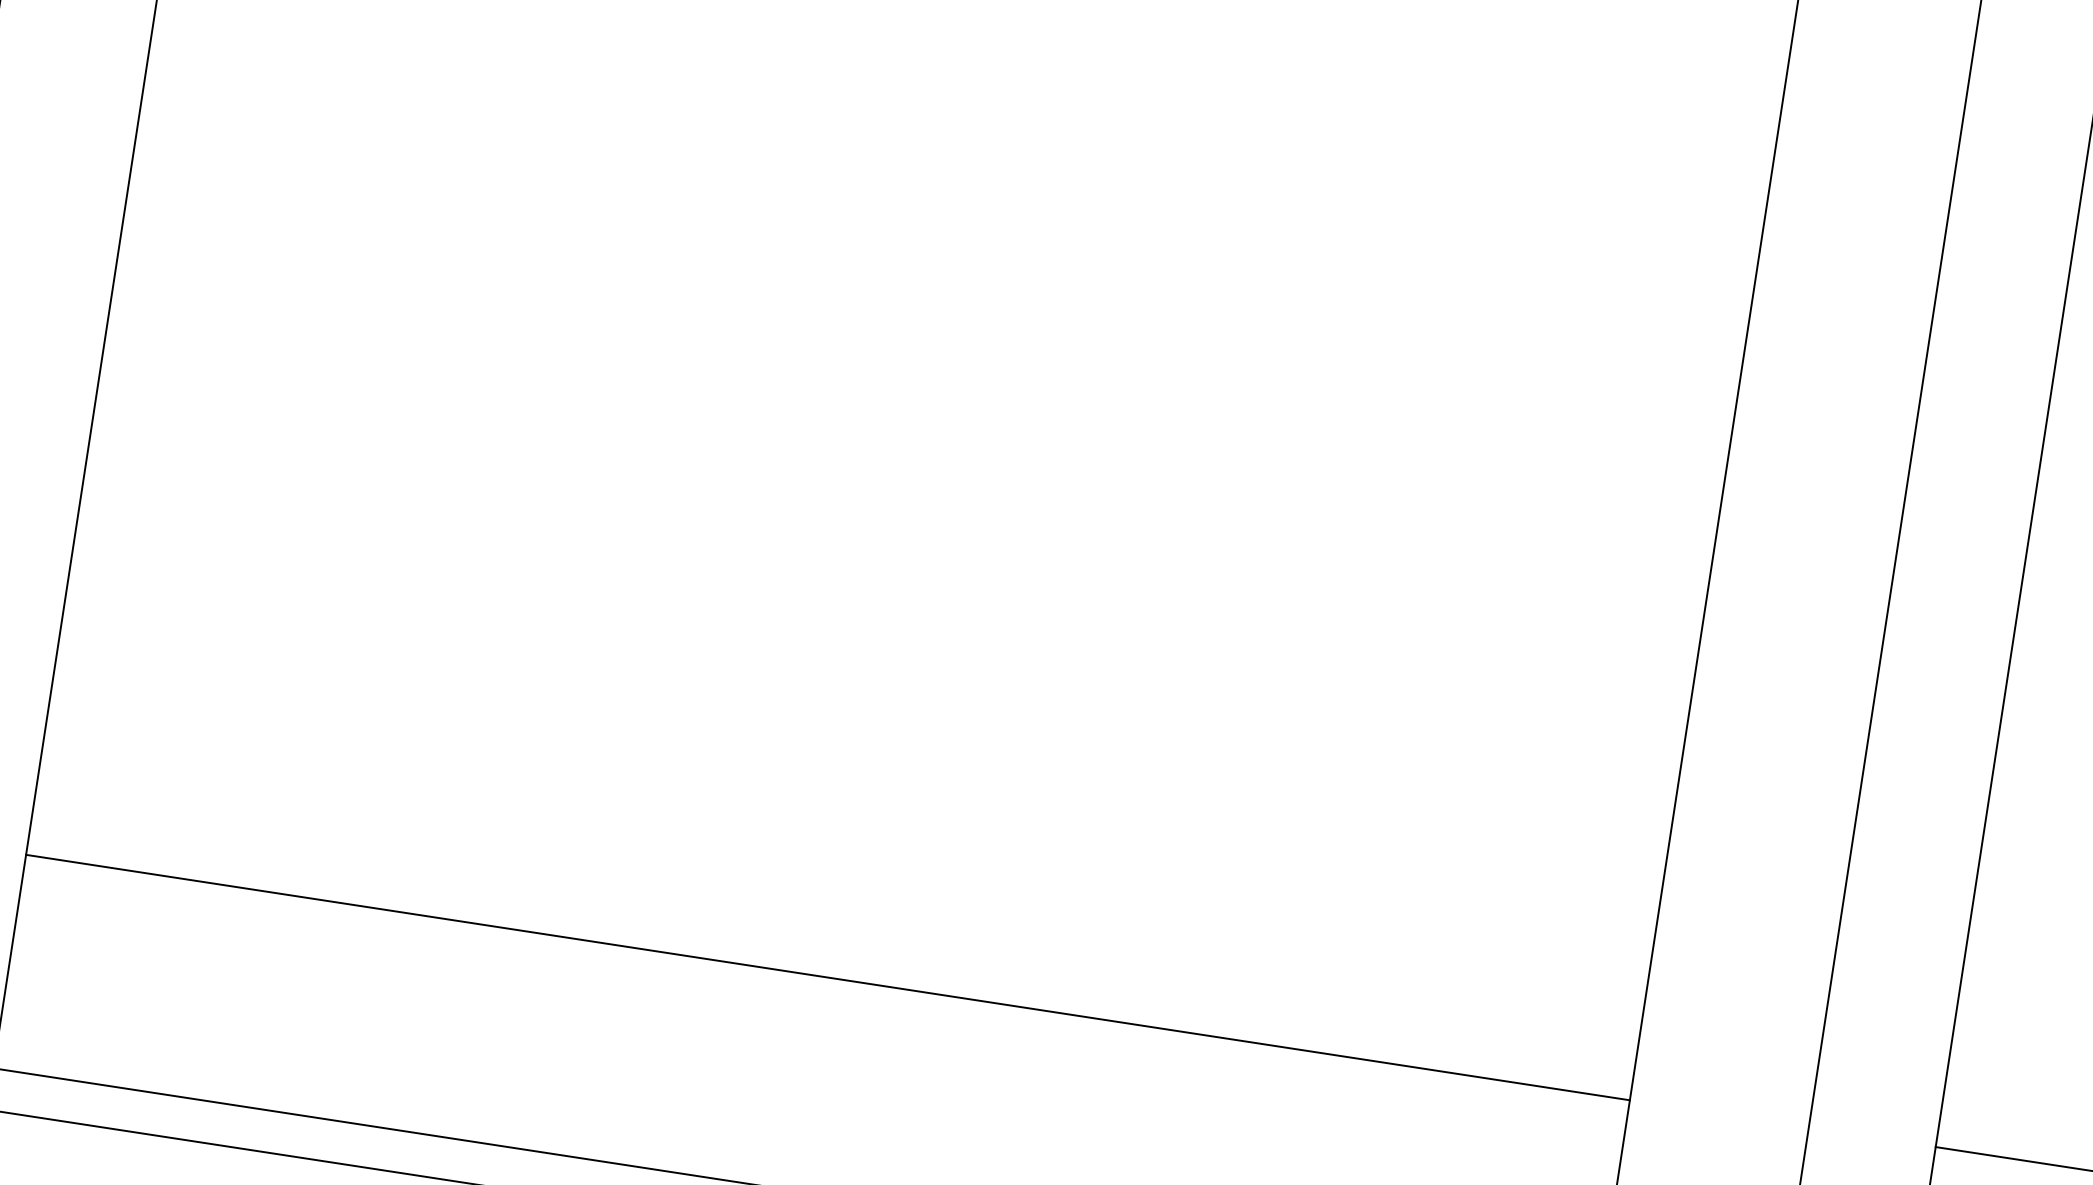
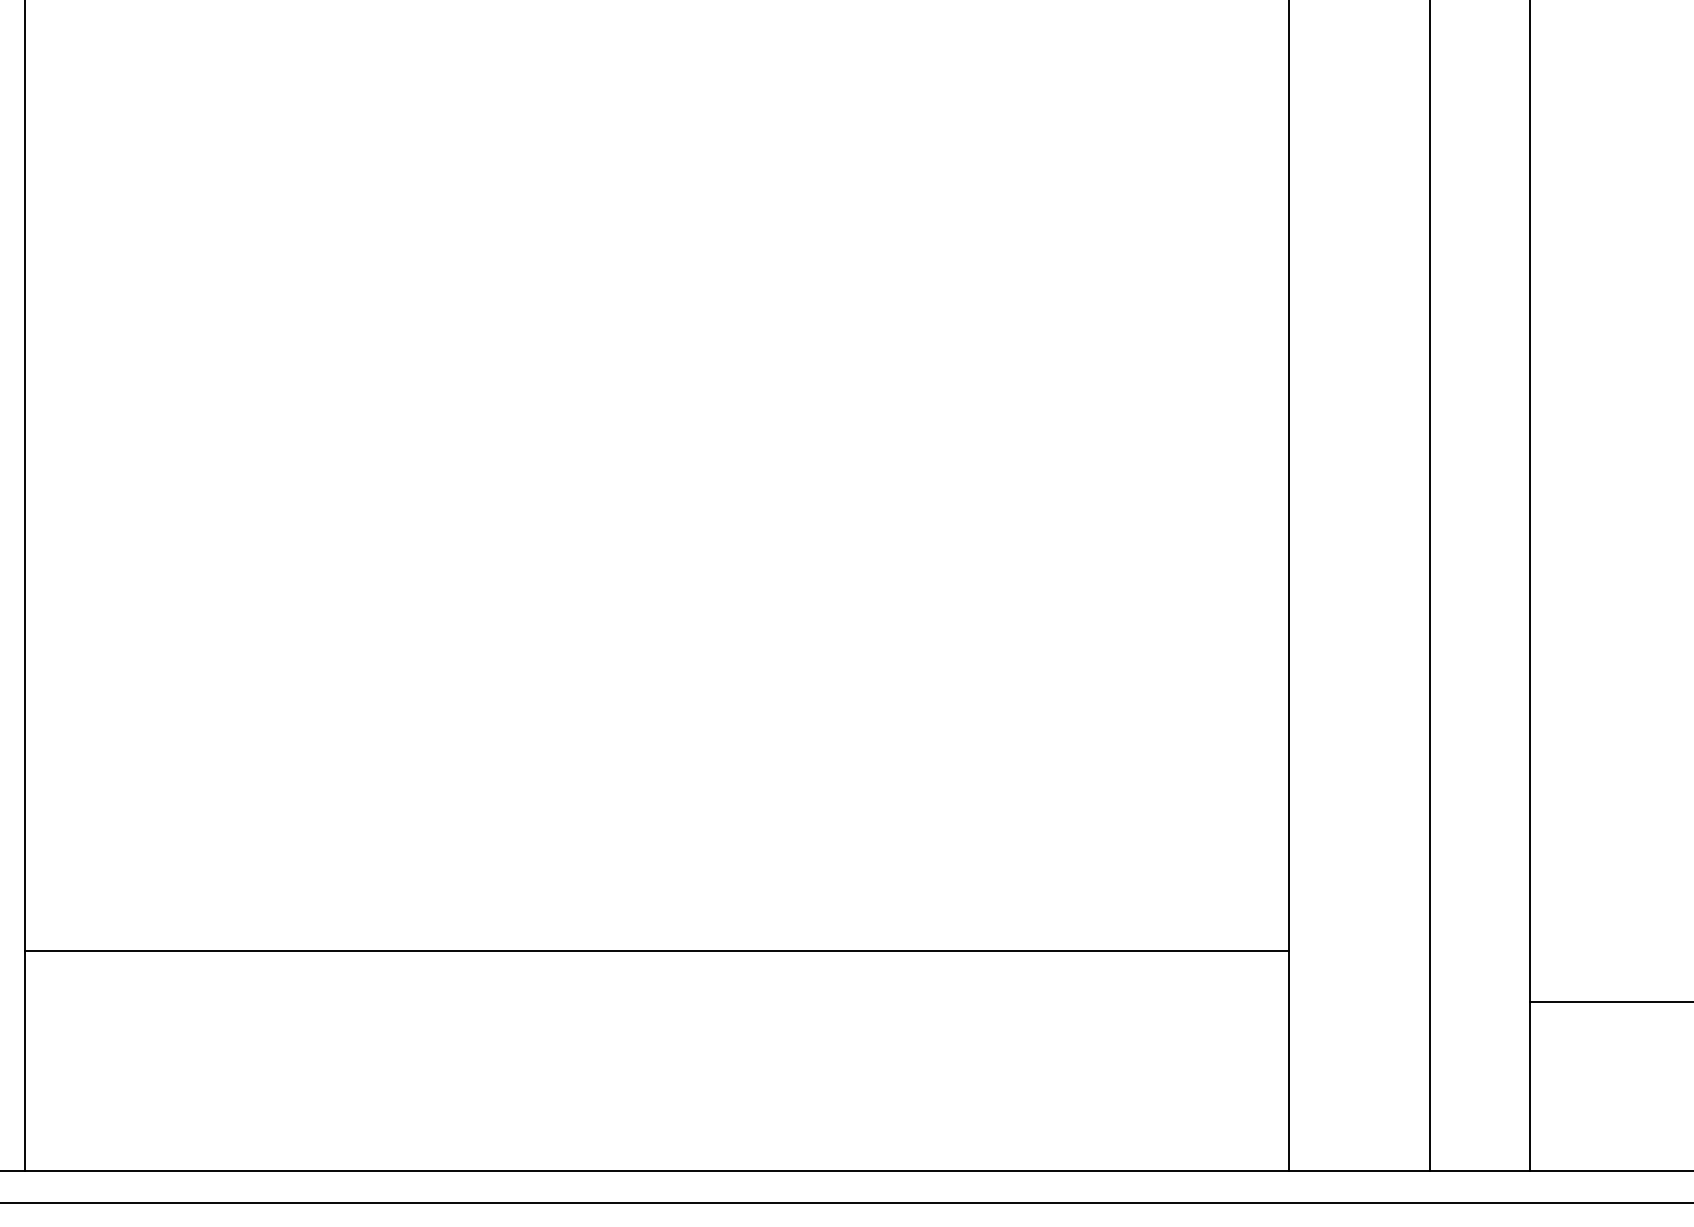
line: (827, 977) -> (656, 951), moved

